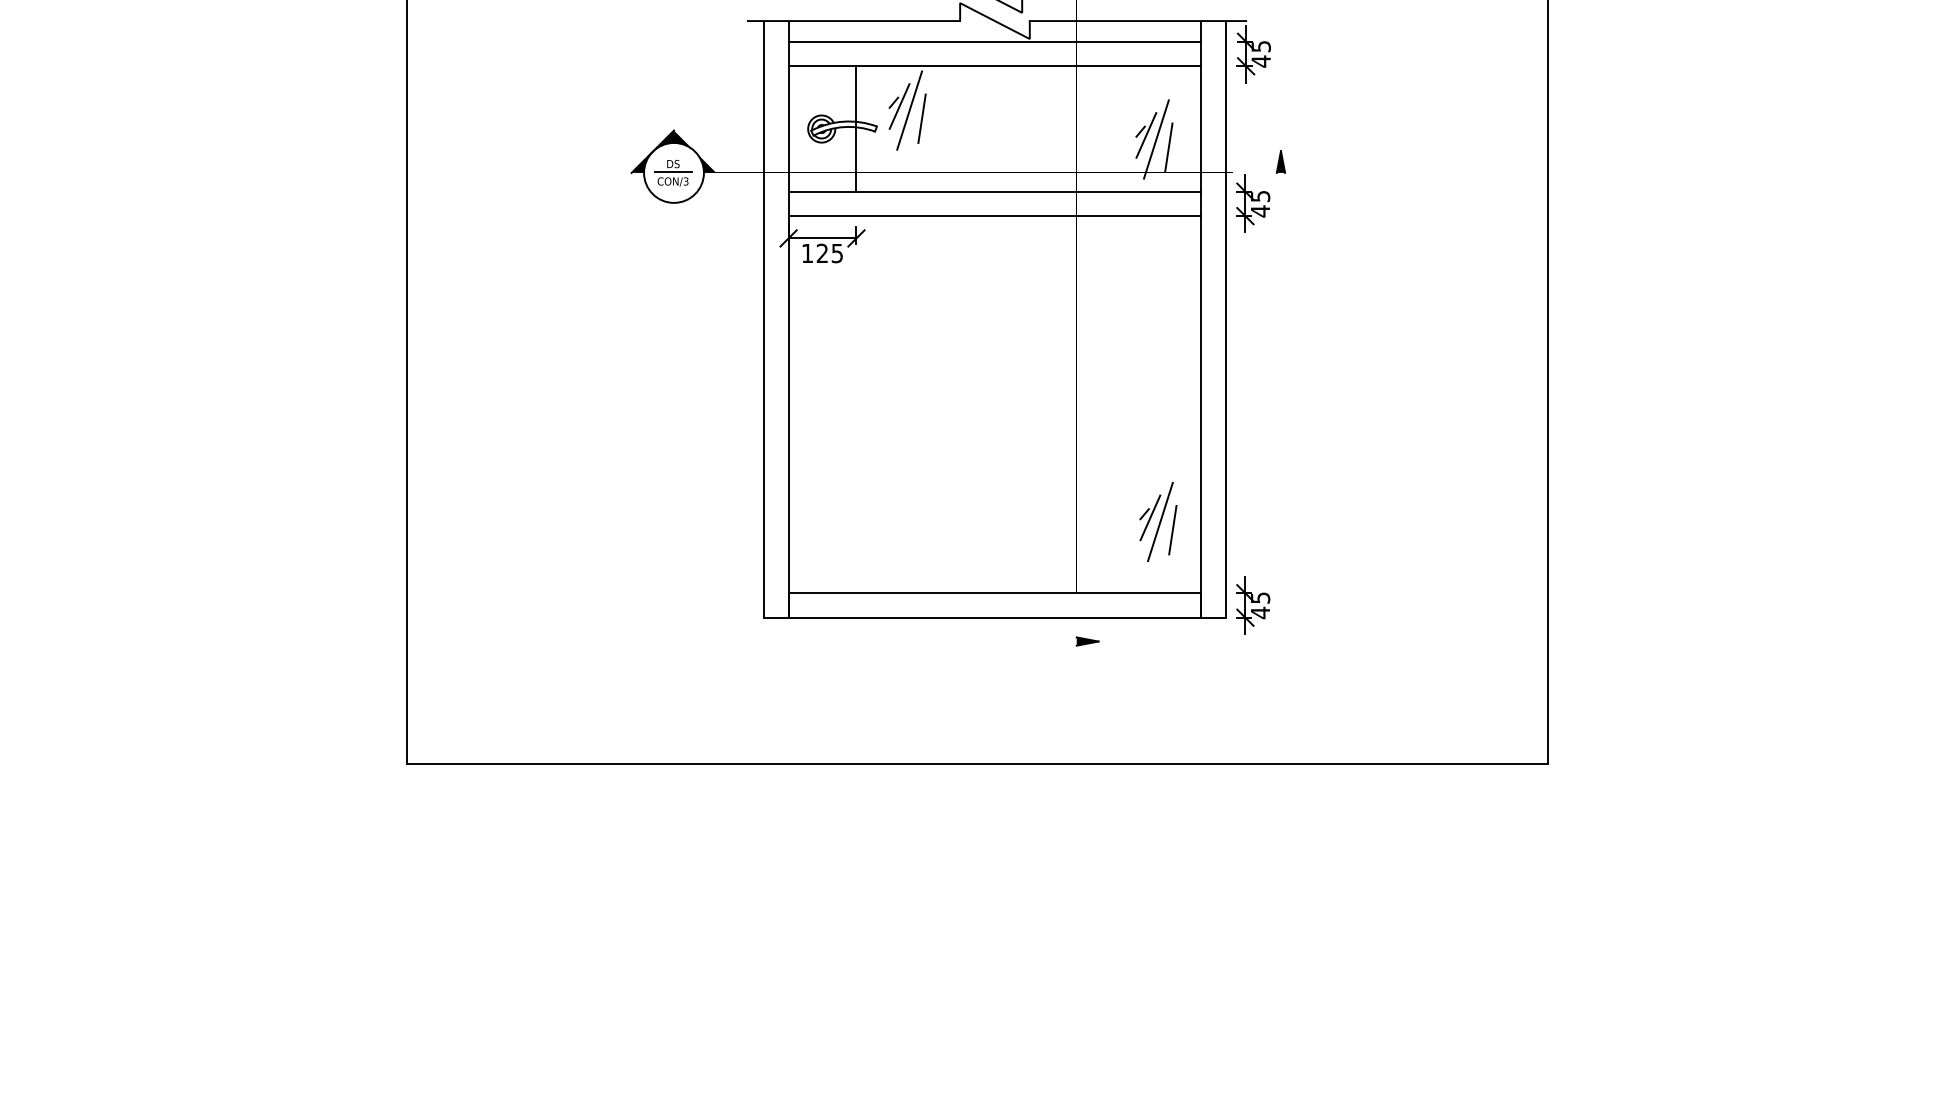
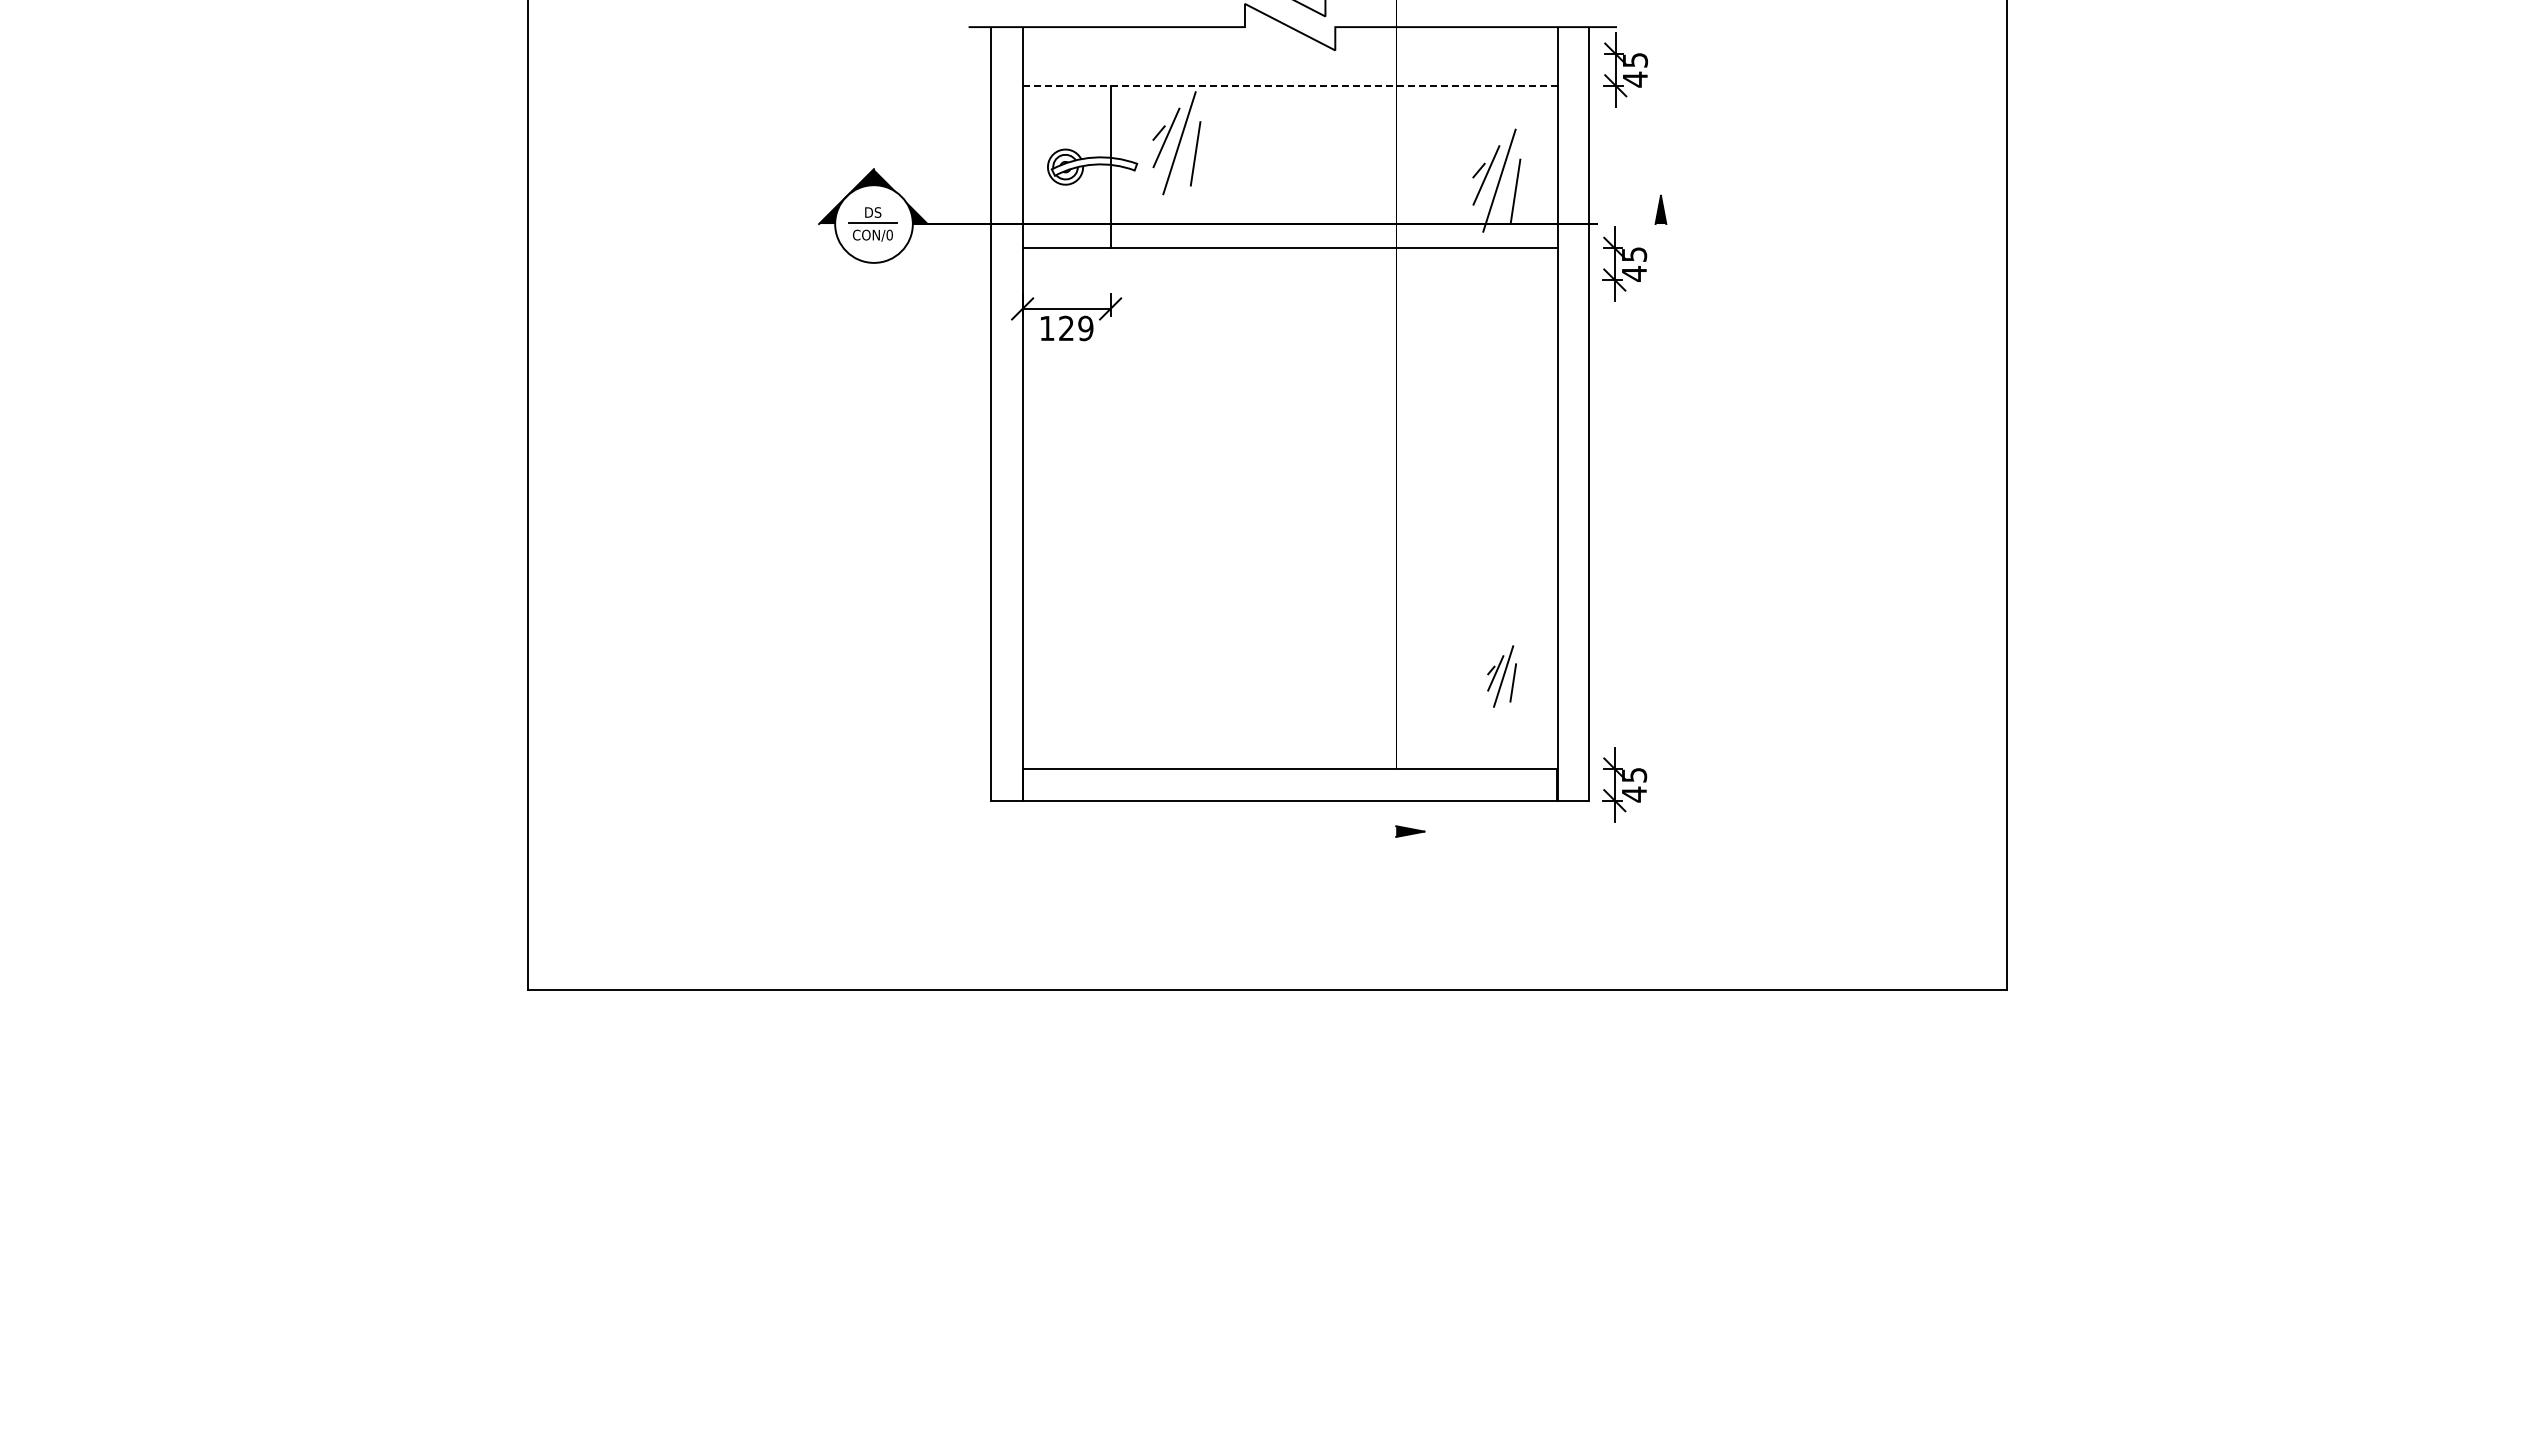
line: (994, 42) -> (1289, 54), removed
line: (995, 66) -> (1290, 85), solid -> dashed
text: (685, 181) -> (889, 234), CON/3 -> CON/0
line: (994, 216) -> (1289, 280), removed
text: (837, 252) -> (1085, 327), 125 -> 129
part: (1157, 521) -> (1501, 676), size x0.6

